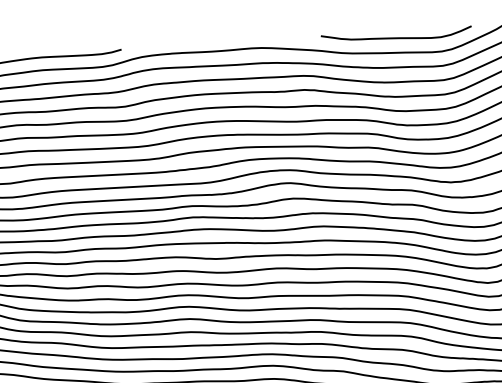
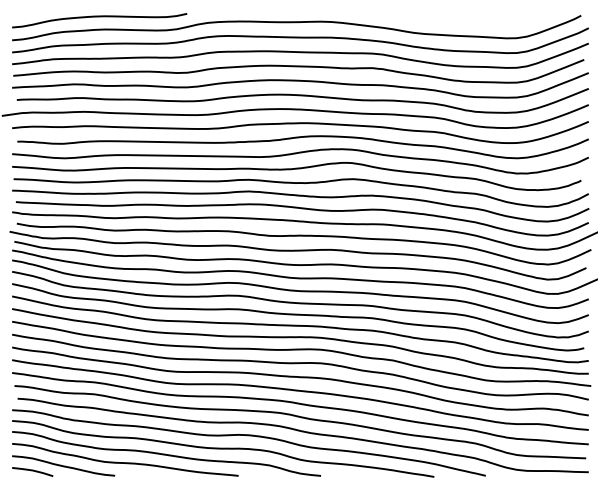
curve: (396, 37) -> (470, 20), removed

